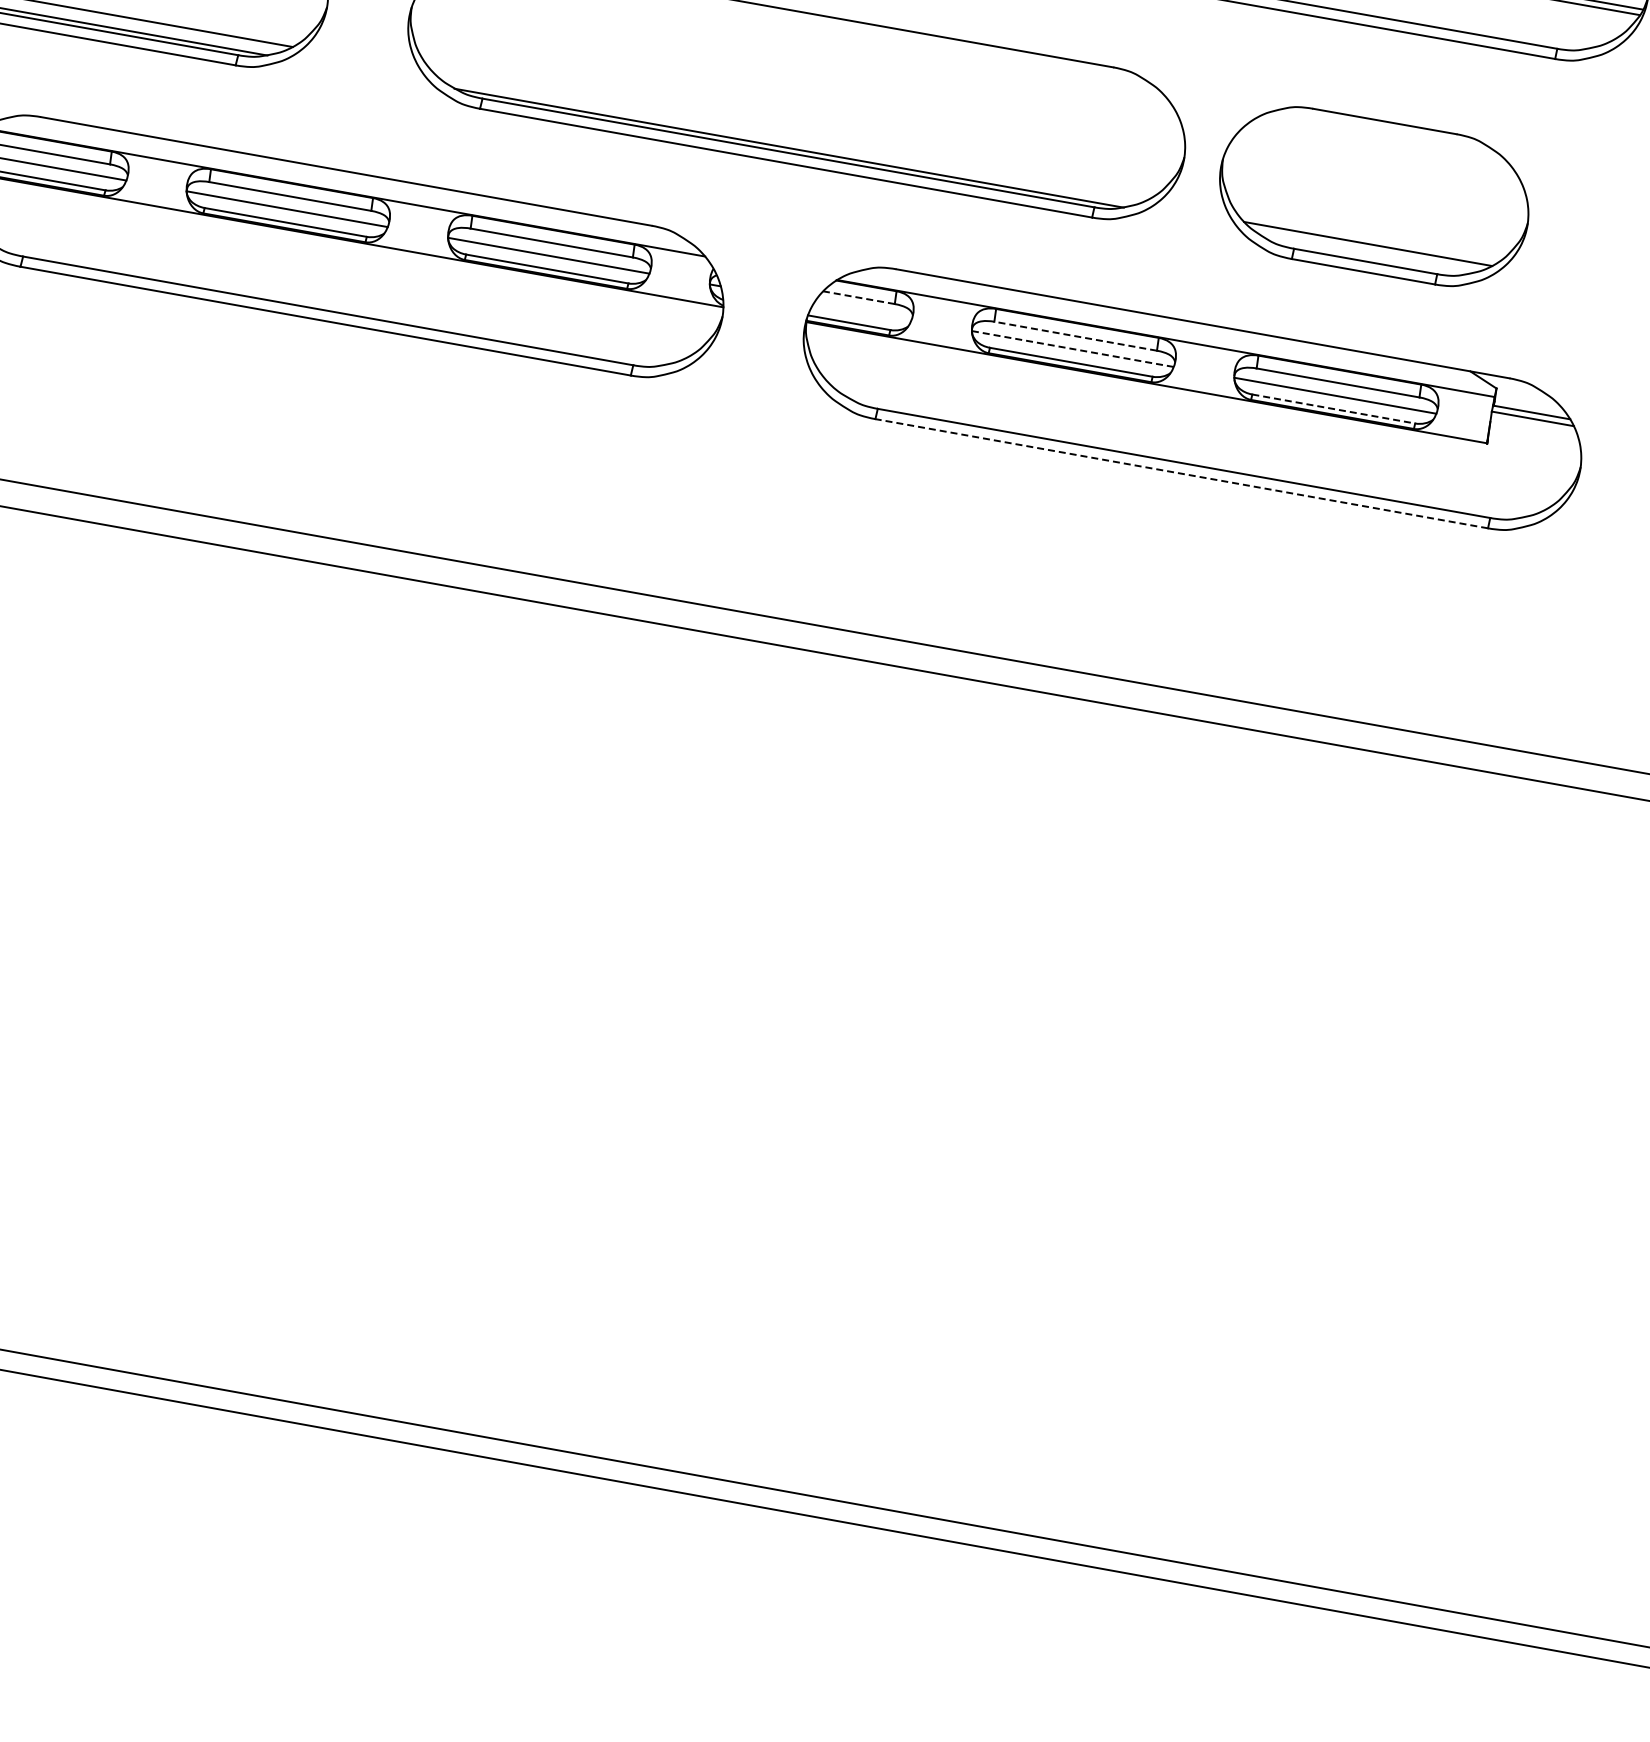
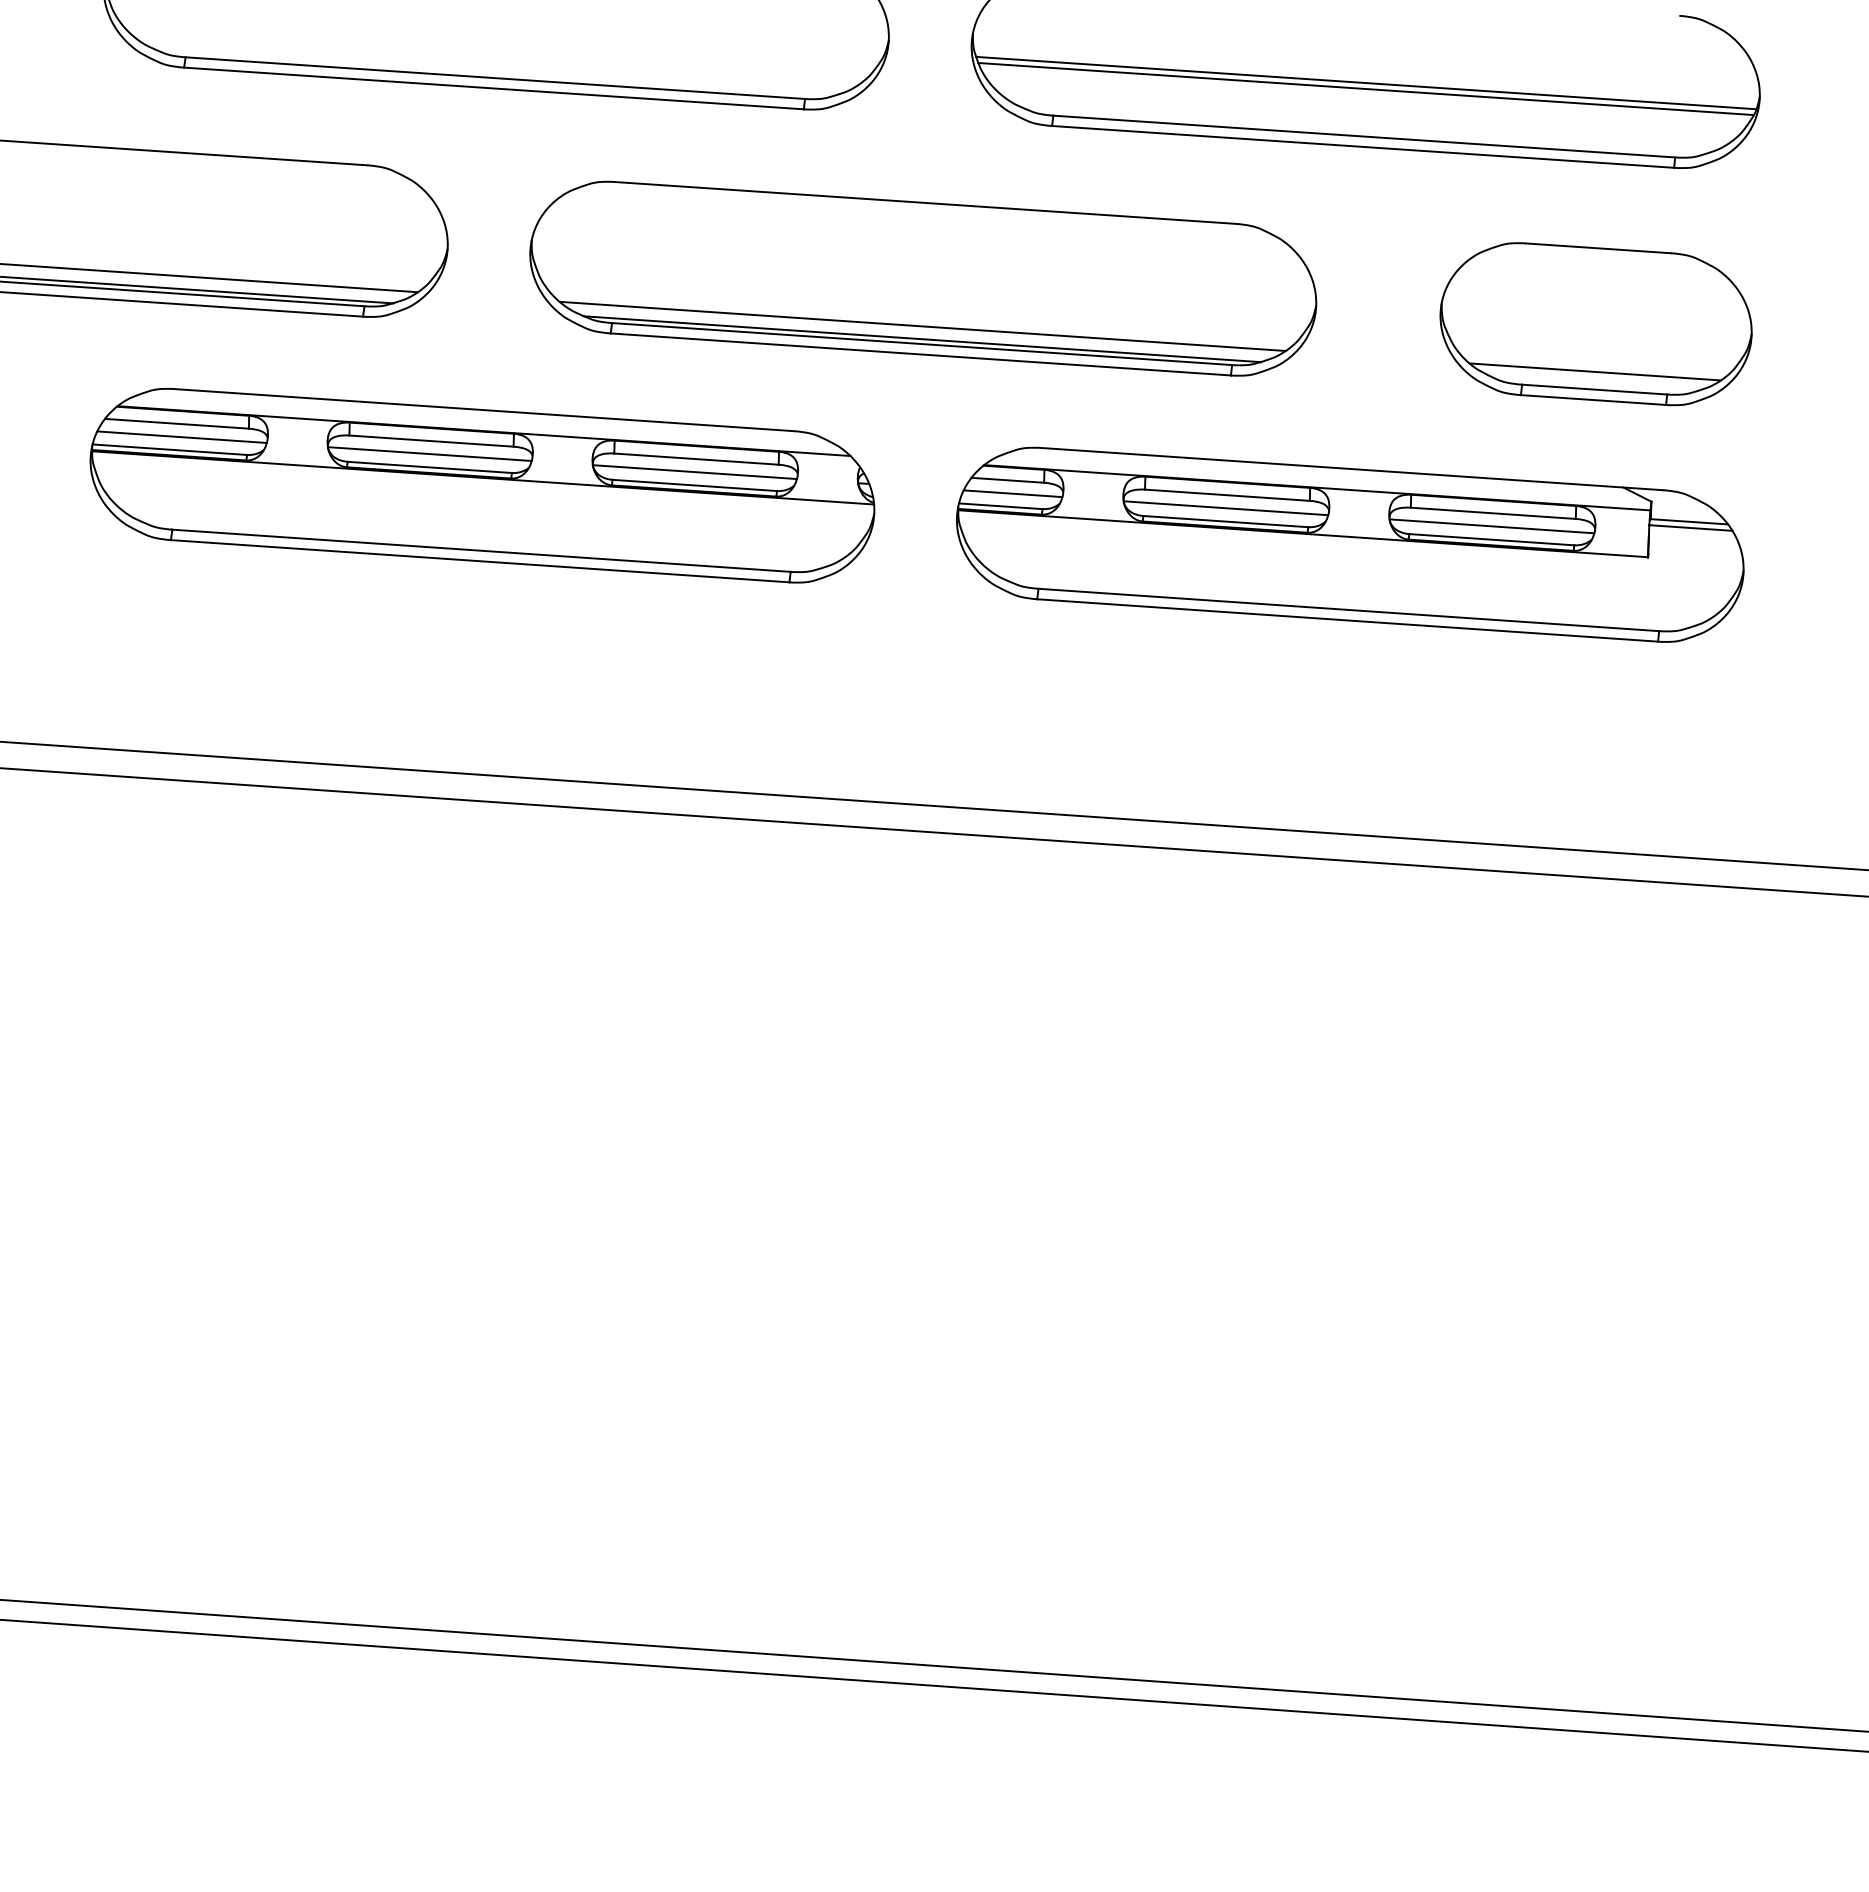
line: (790, 134) -> (922, 325), added
part: (1373, 196) -> (1595, 324), moved
line: (858, 297) -> (1007, 480), dashed -> solid
line: (862, 311) -> (1012, 493), added
line: (1075, 336) -> (1227, 495), dashed -> solid
line: (1072, 349) -> (1225, 508), dashed -> solid
line: (1333, 408) -> (1491, 539), dashed -> solid
line: (1181, 473) -> (1347, 620), dashed -> solid

